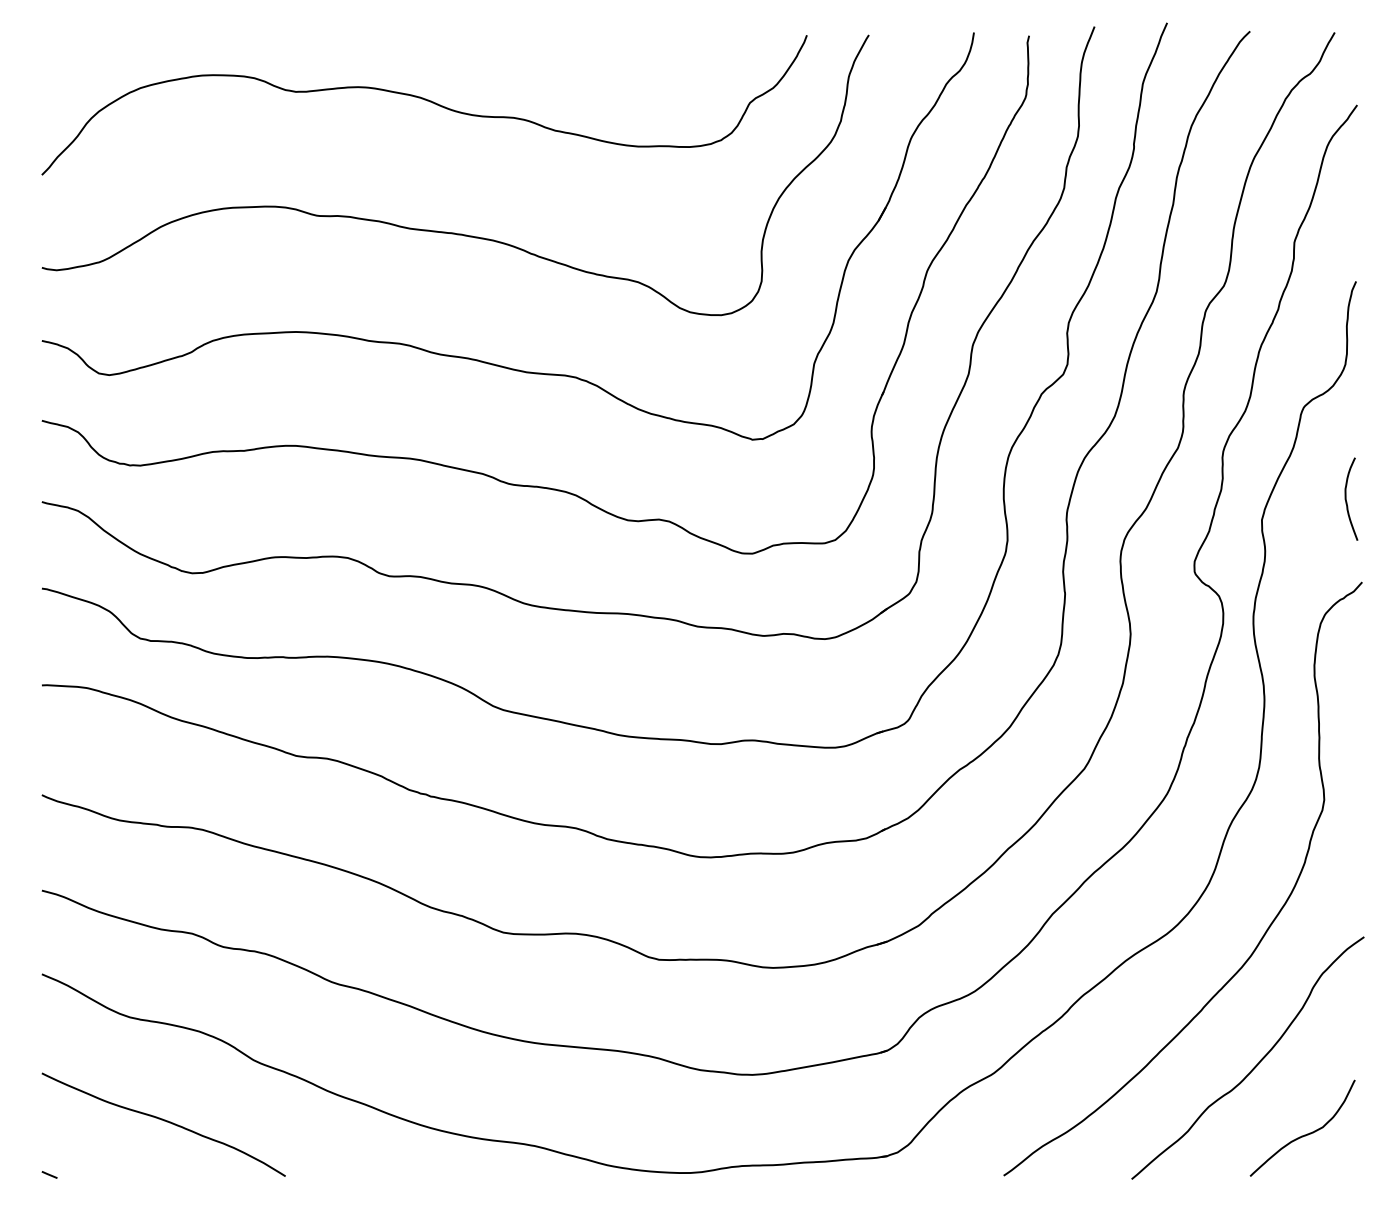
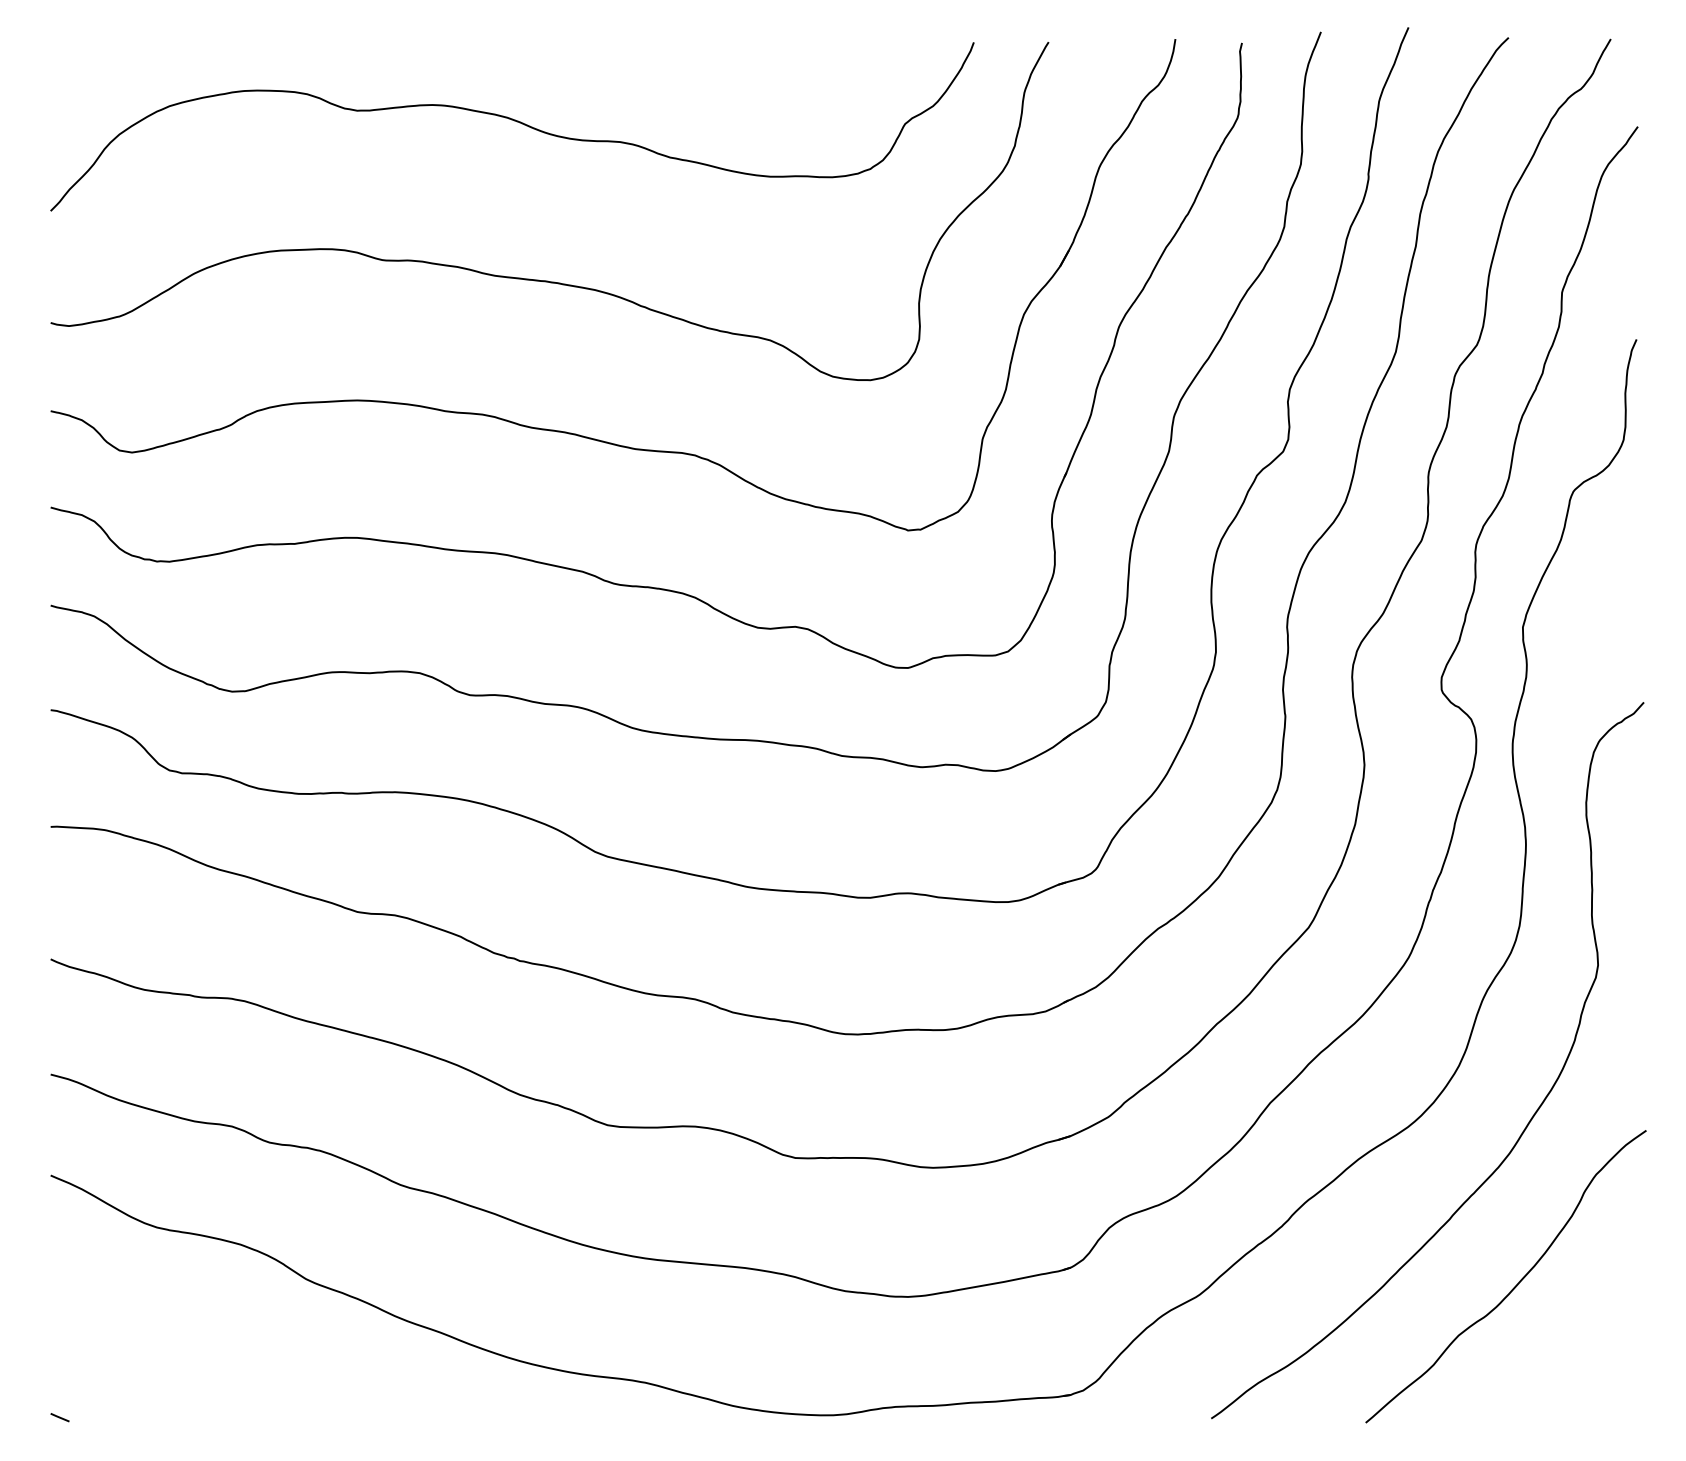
curve: (1346, 498) -> (1624, 601), removed
curve: (164, 1121) -> (198, 1353), removed
curve: (1304, 1134) -> (1574, 1368), removed

